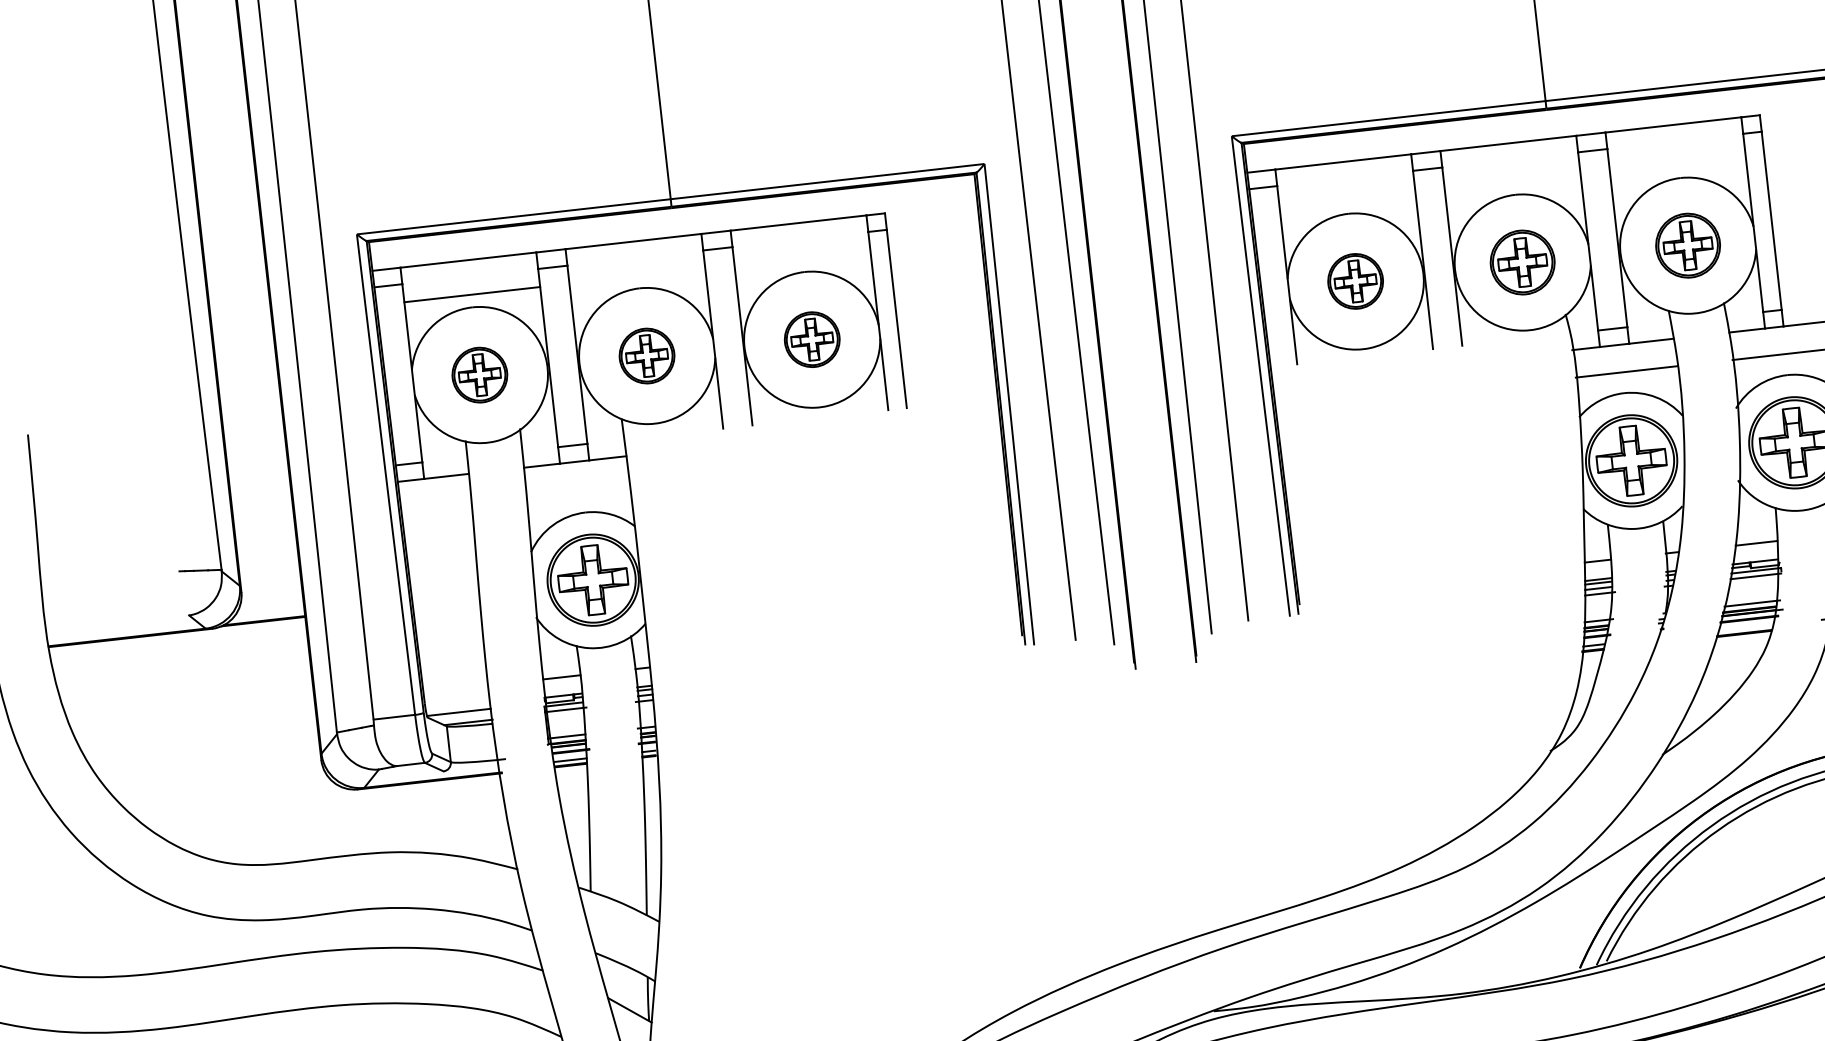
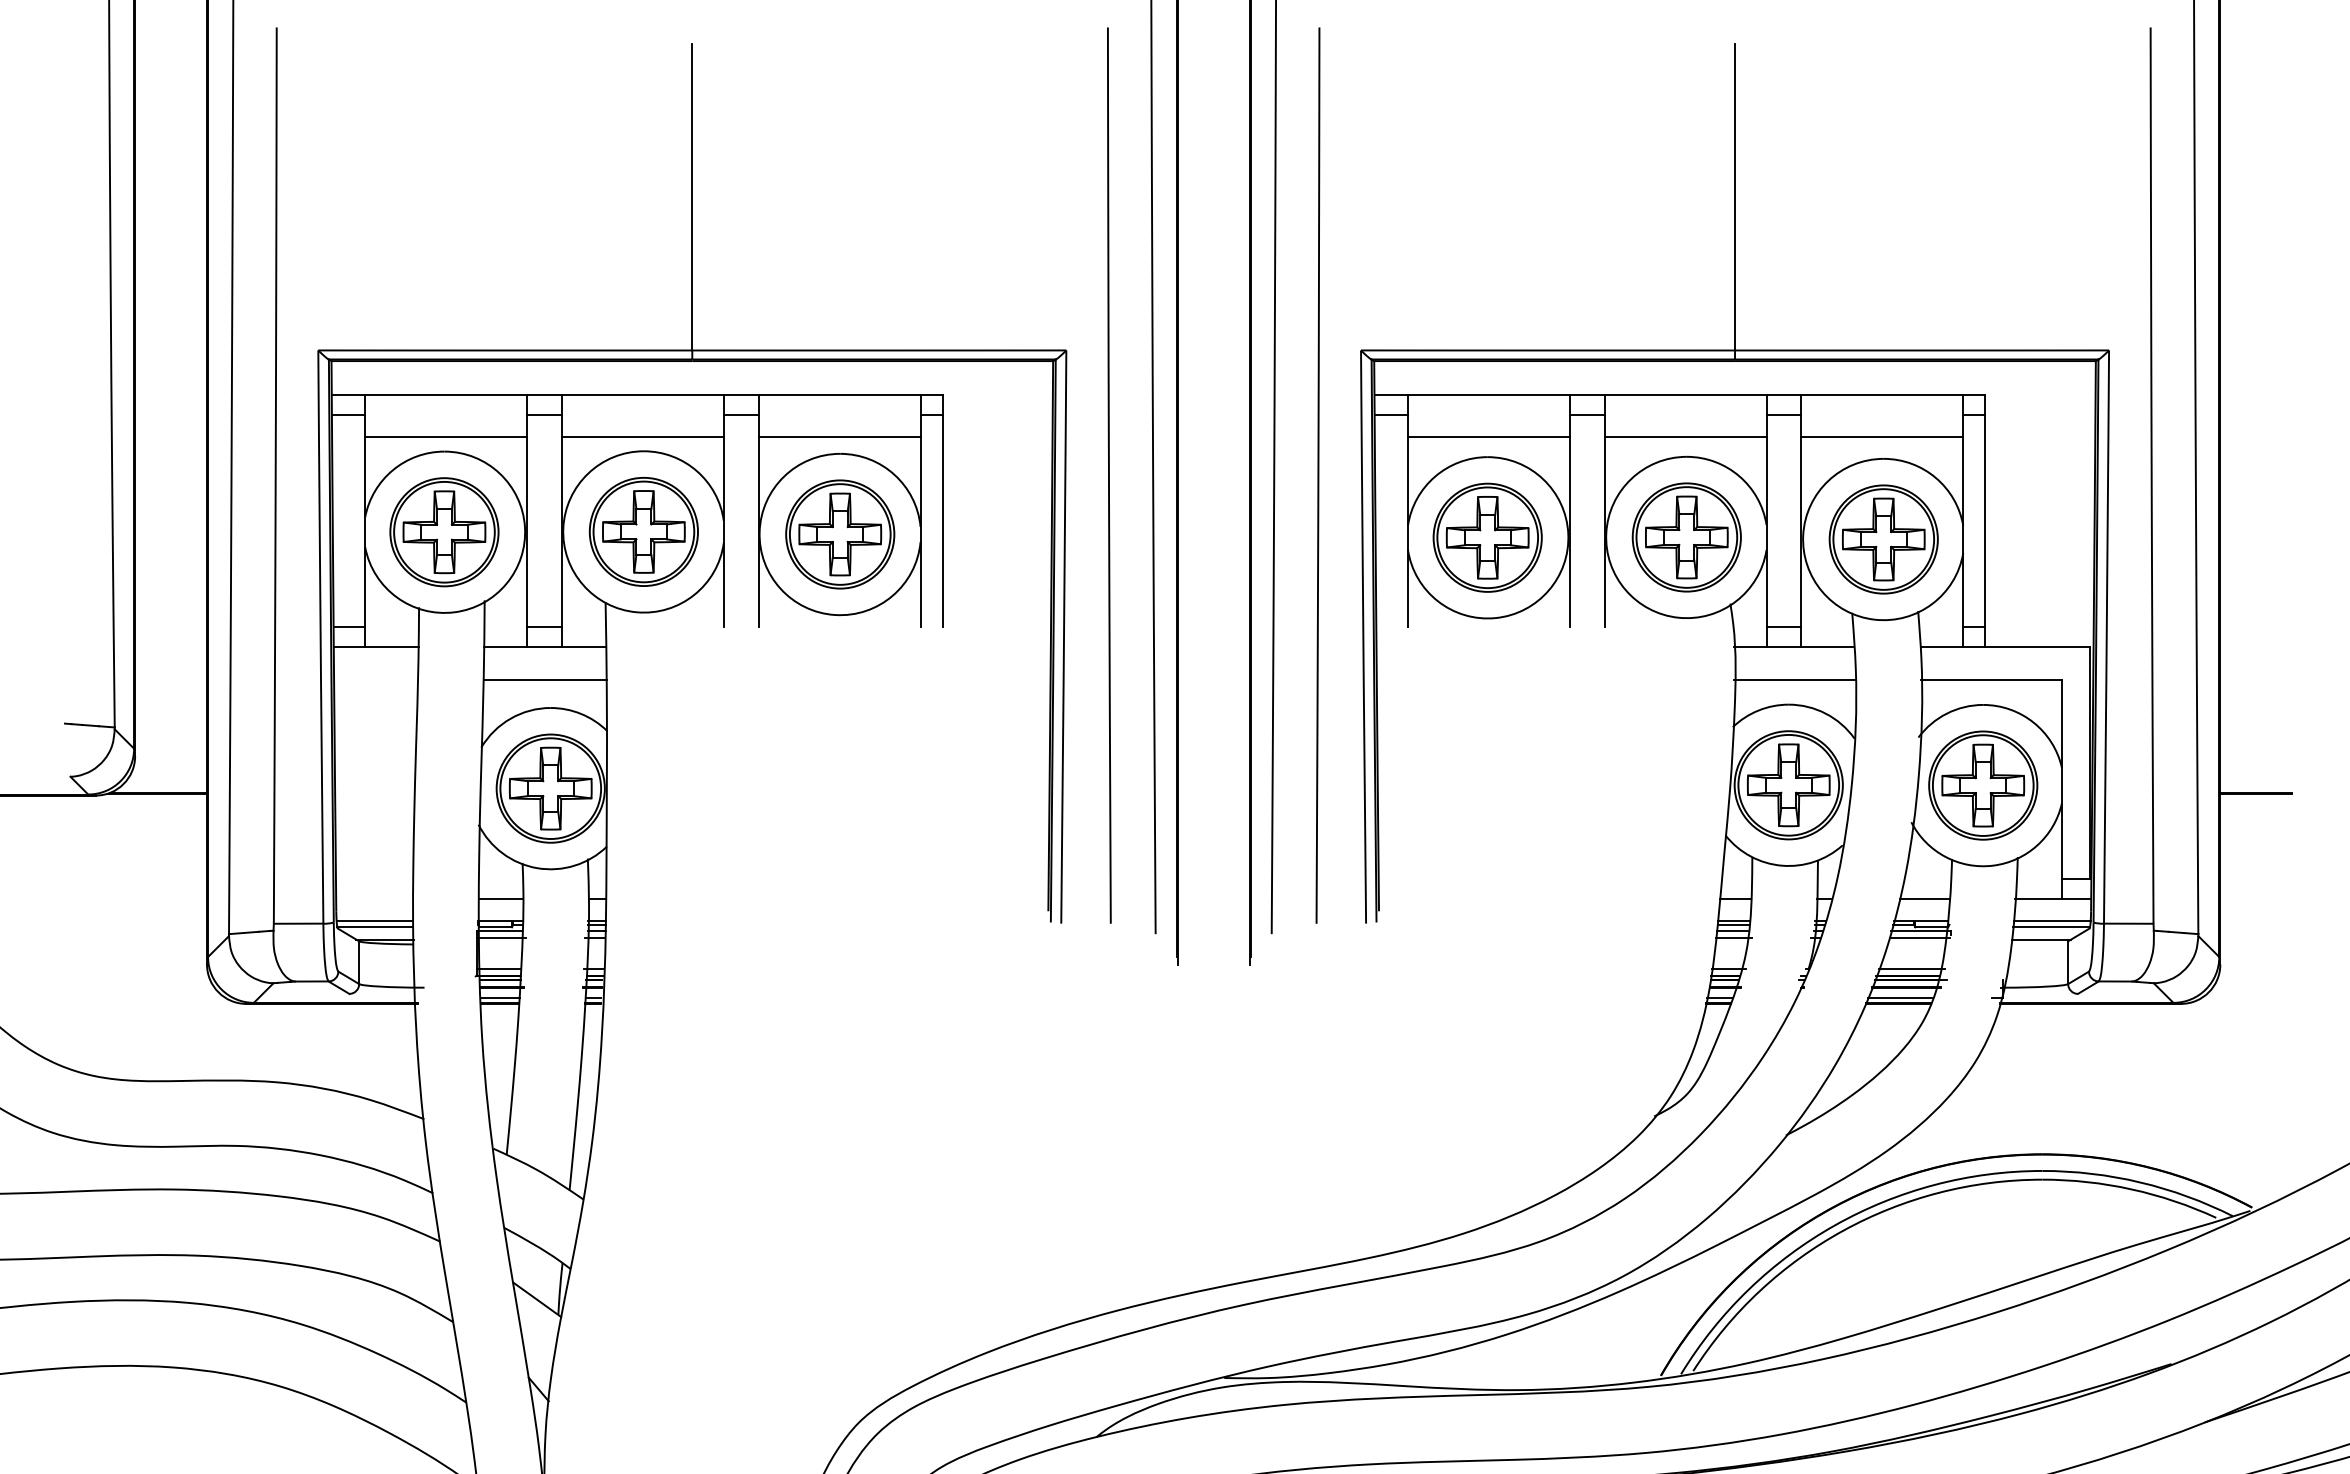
line: (1677, 159) -> (1882, 436), added
line: (1512, 177) -> (1685, 436), added
line: (1346, 196) -> (1488, 436), added
part: (1687, 245) -> (1883, 539), size x1.43
line: (802, 257) -> (839, 436), added
part: (1522, 262) -> (1686, 537), size x1.43
line: (637, 276) -> (642, 436), added
part: (1355, 281) -> (1487, 537), size x1.67
part: (812, 339) -> (840, 534), size x1.67
part: (646, 355) -> (643, 531), size x1.67
part: (479, 375) -> (444, 532), size x1.67
line: (577, 489) -> (544, 679), added
line: (1745, 628) -> (1900, 997), added
line: (457, 707) -> (374, 920), added

